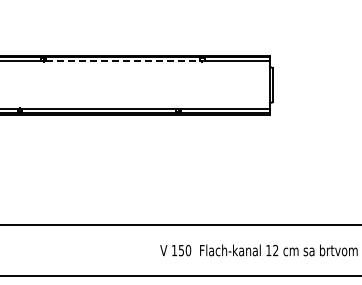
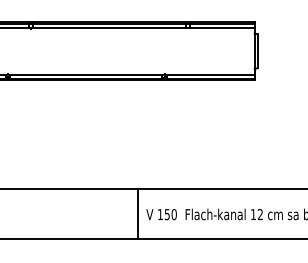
line: (123, 61) -> (110, 28), dashed -> solid
line: (151, 249) -> (137, 213), added

